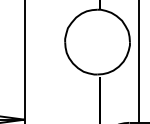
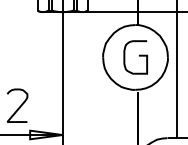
curve: (101, 41) -> (139, 56), added

